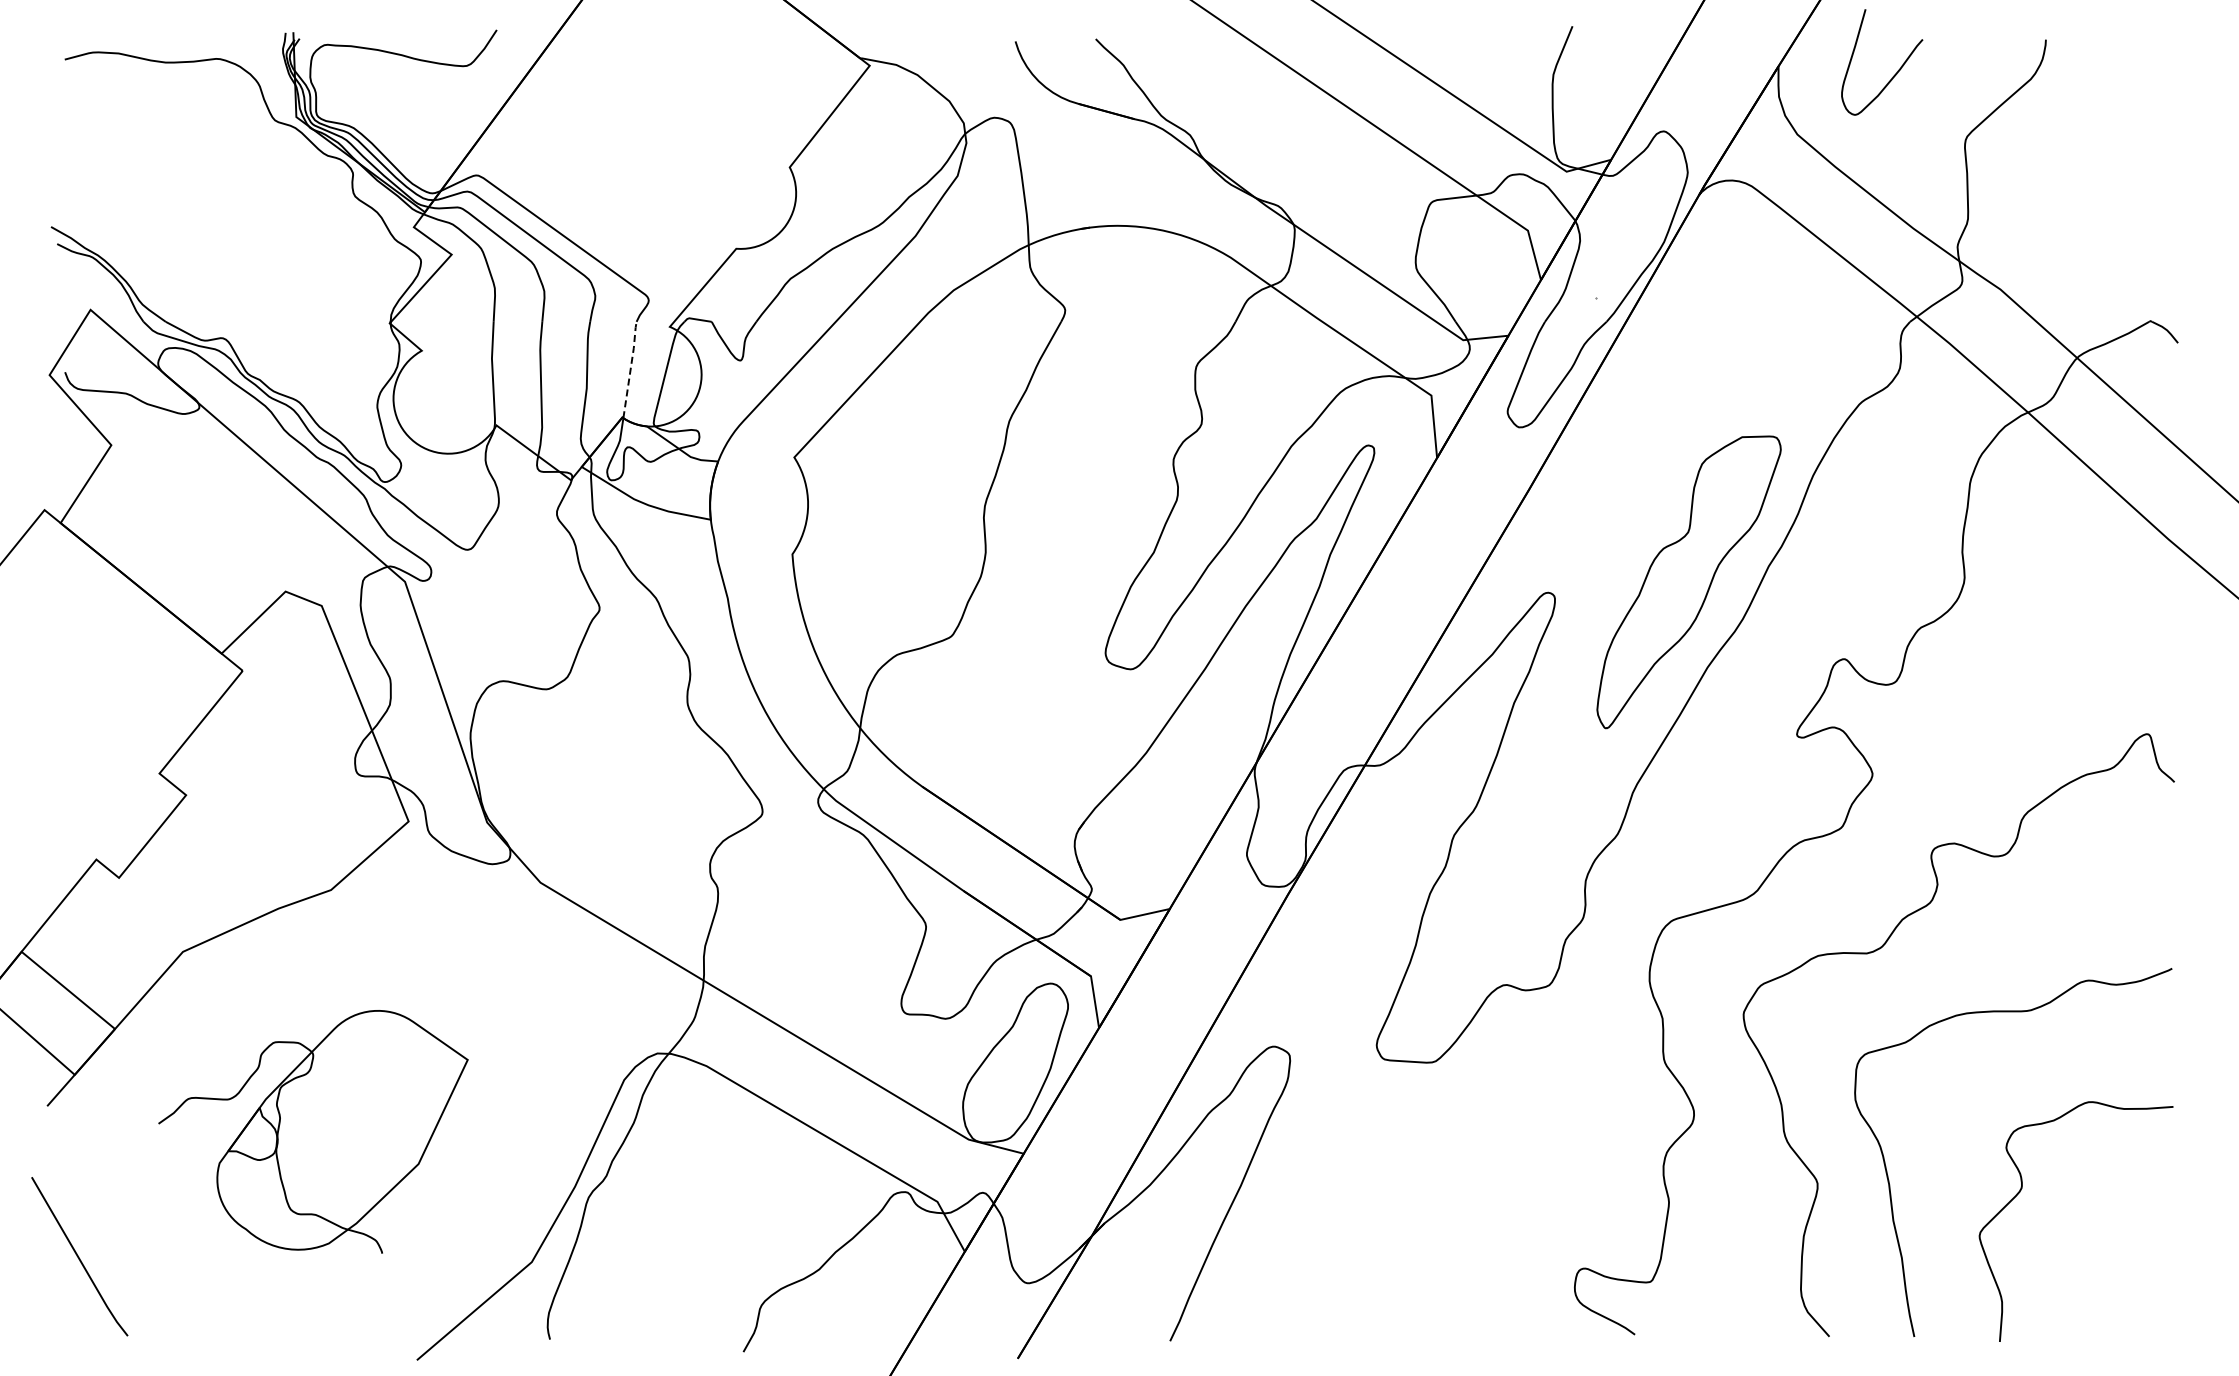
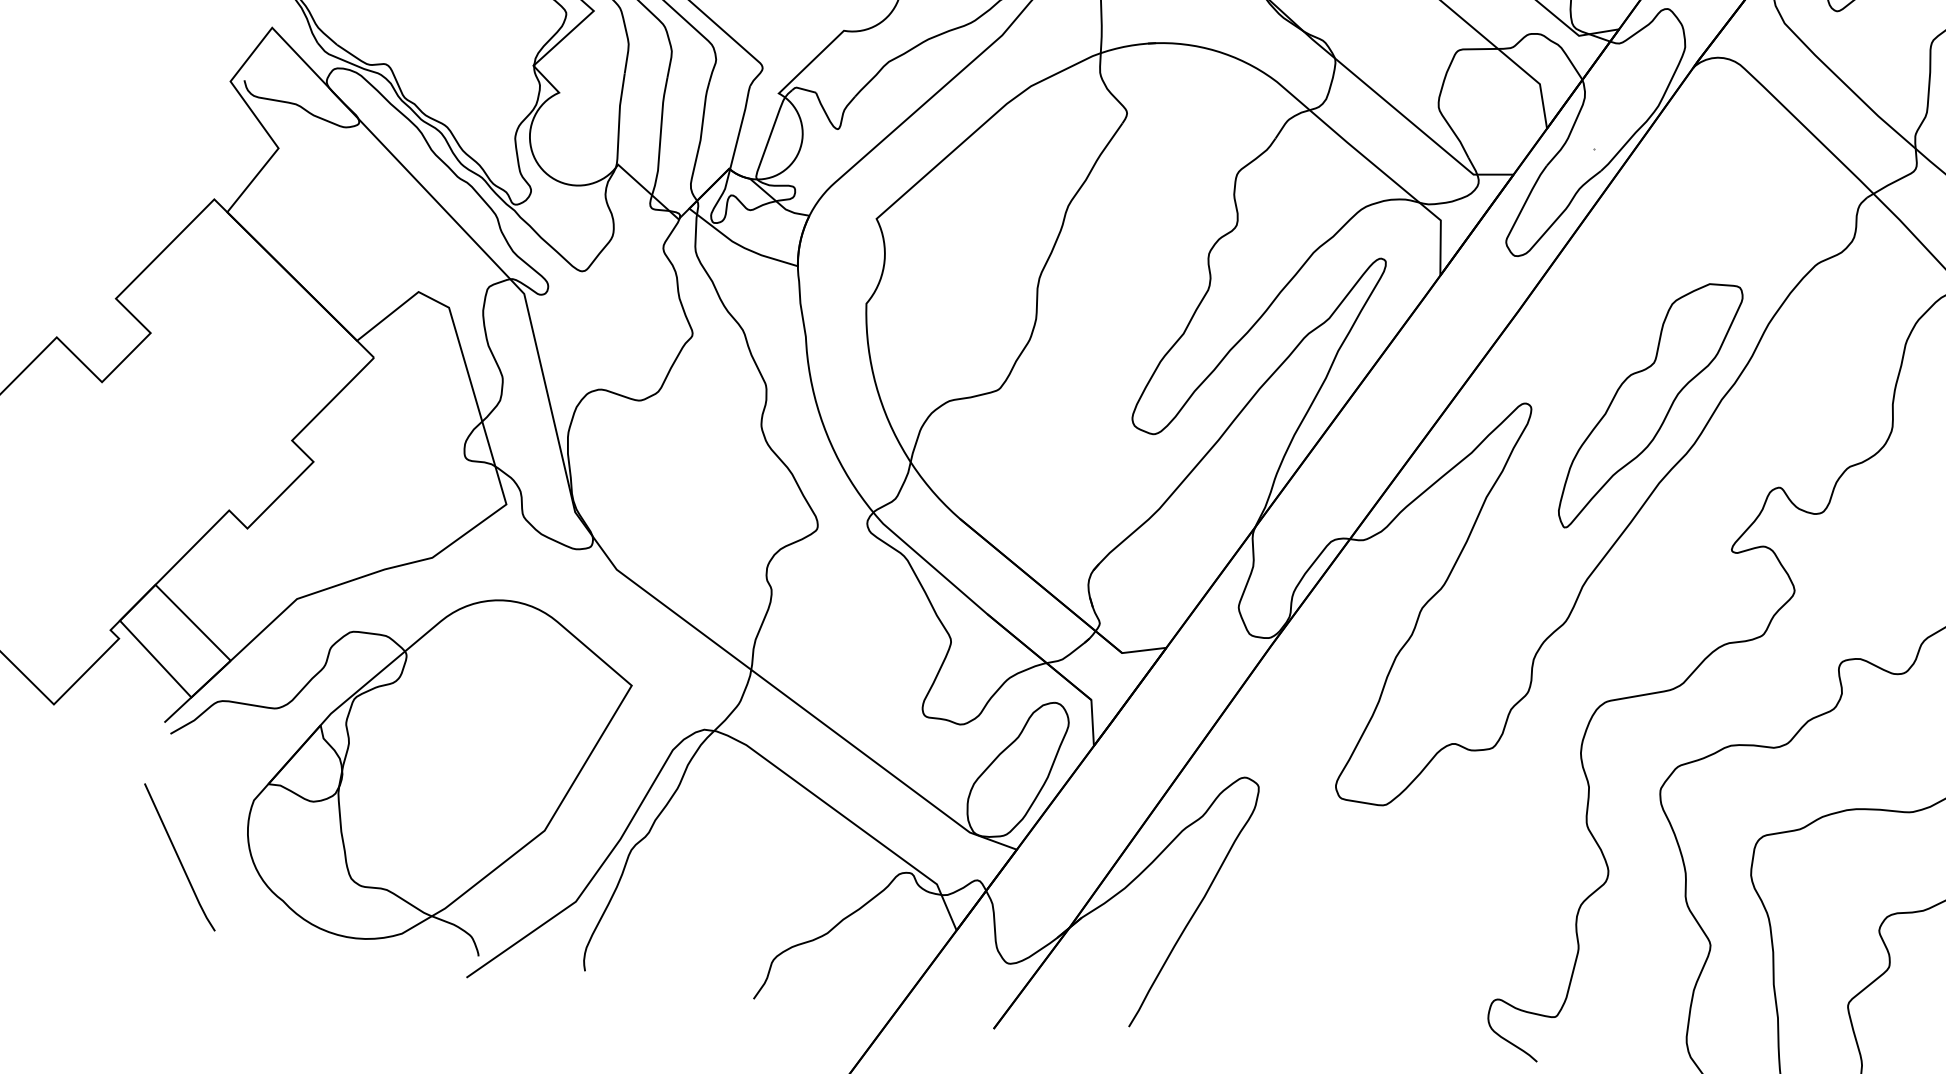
line: (630, 368) -> (740, 126), dashed -> solid
part: (313, 1131) -> (395, 768), size x1.67

